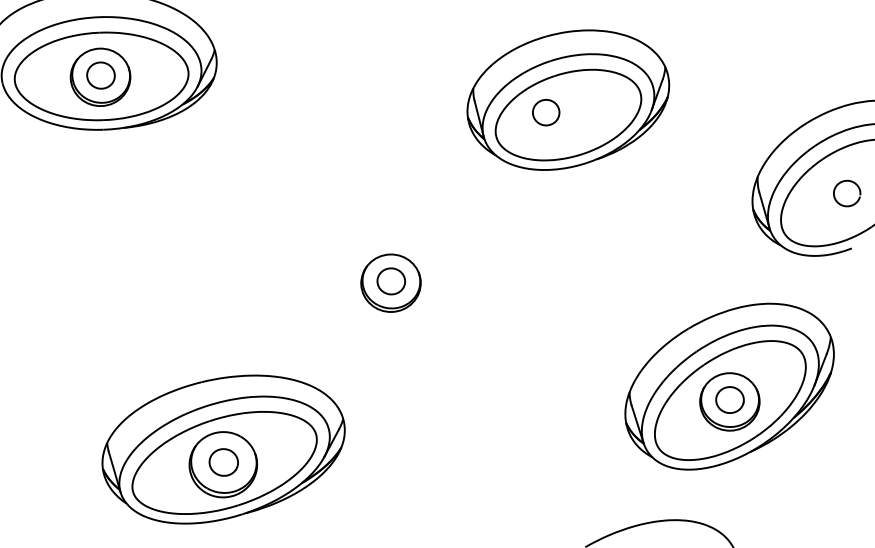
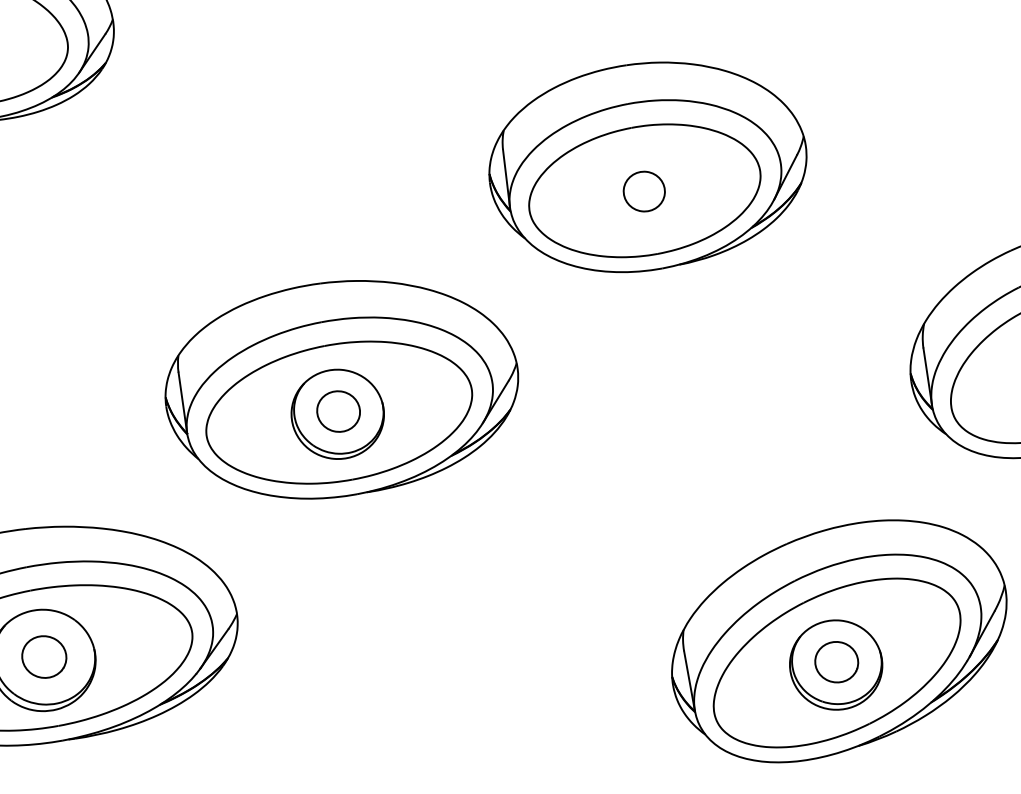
part: (546, 112) -> (644, 191), moved
part: (391, 267) -> (341, 390), added

